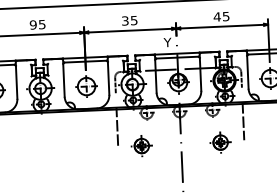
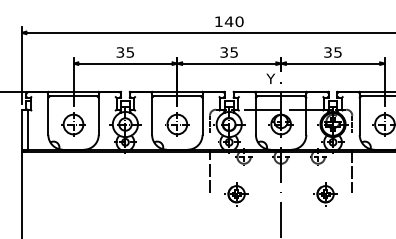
text: (216, 16) -> (327, 52), 45 -> 35
text: (33, 24) -> (120, 52), 95 -> 35

